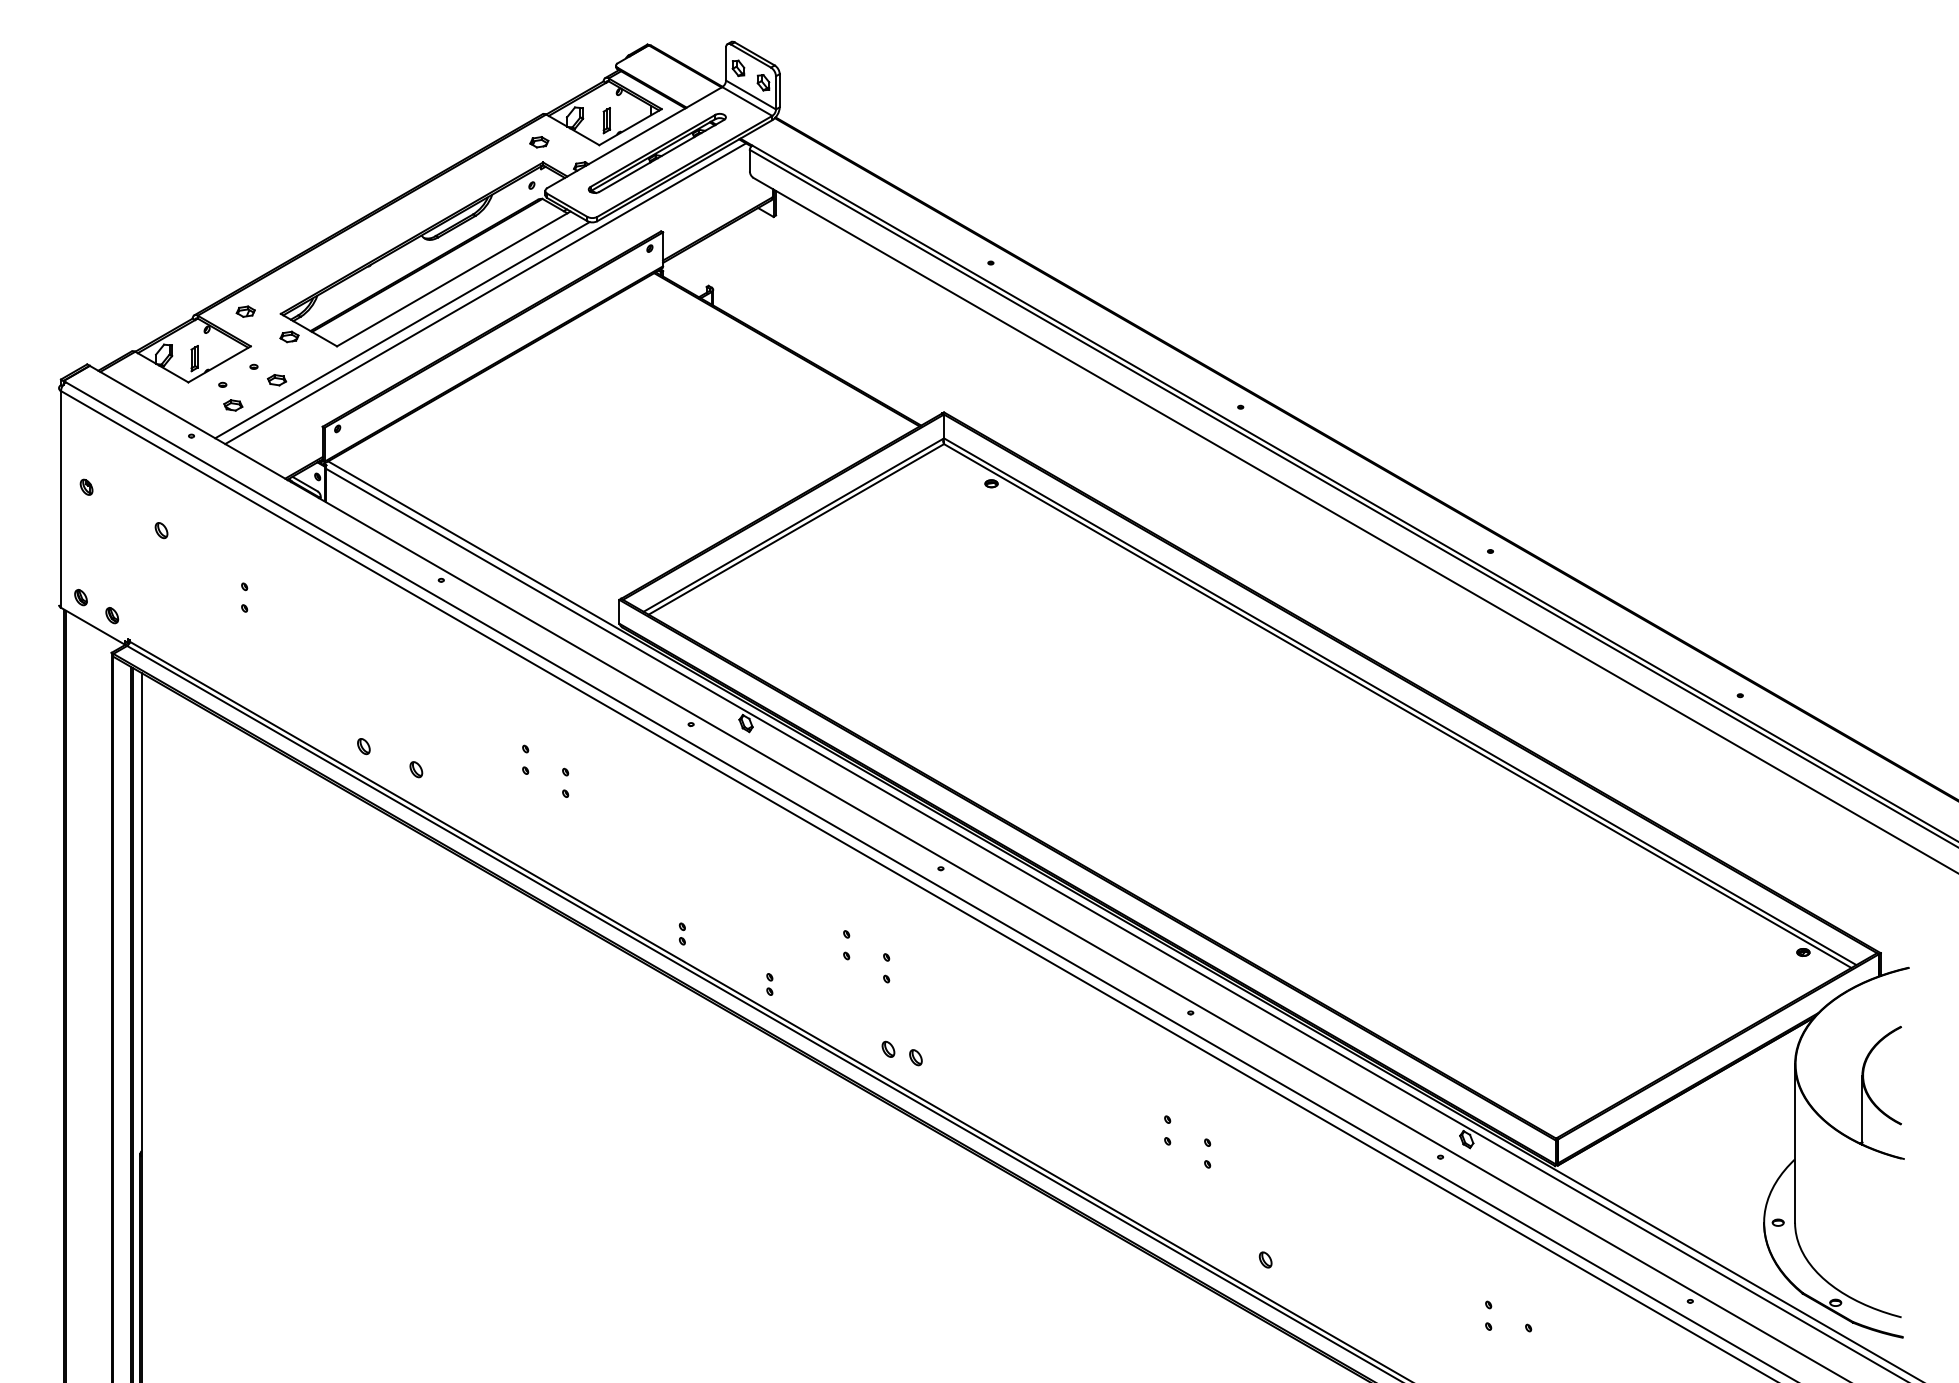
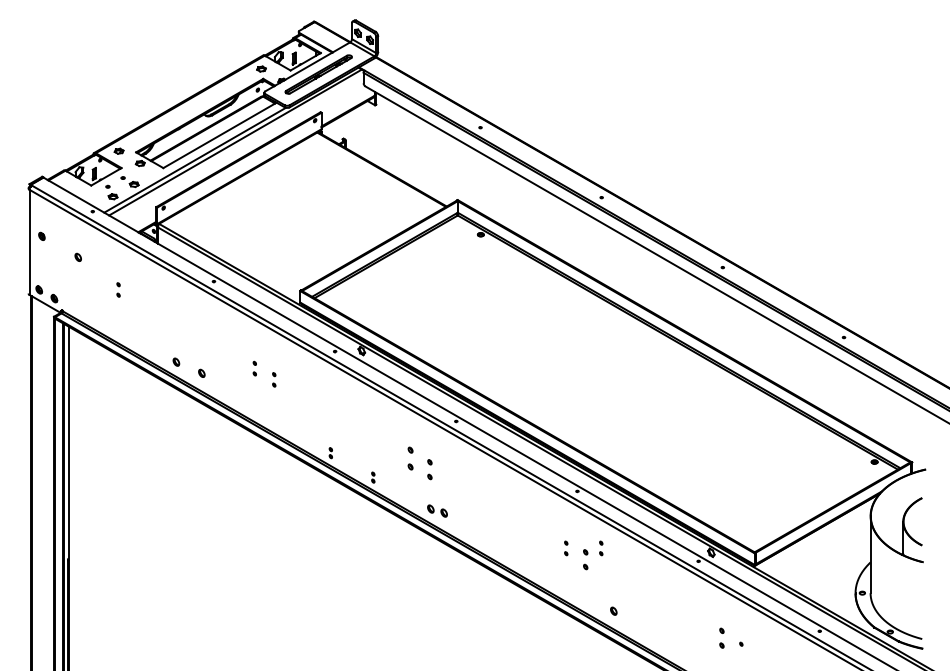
part: (846, 945) -> (410, 458), size x1.6
part: (885, 967) -> (429, 469), size x1.4
part: (1240, 1130) -> (601, 548), added
part: (1207, 1153) -> (585, 559), size x1.4
part: (1487, 1316) -> (721, 638), size x1.4

